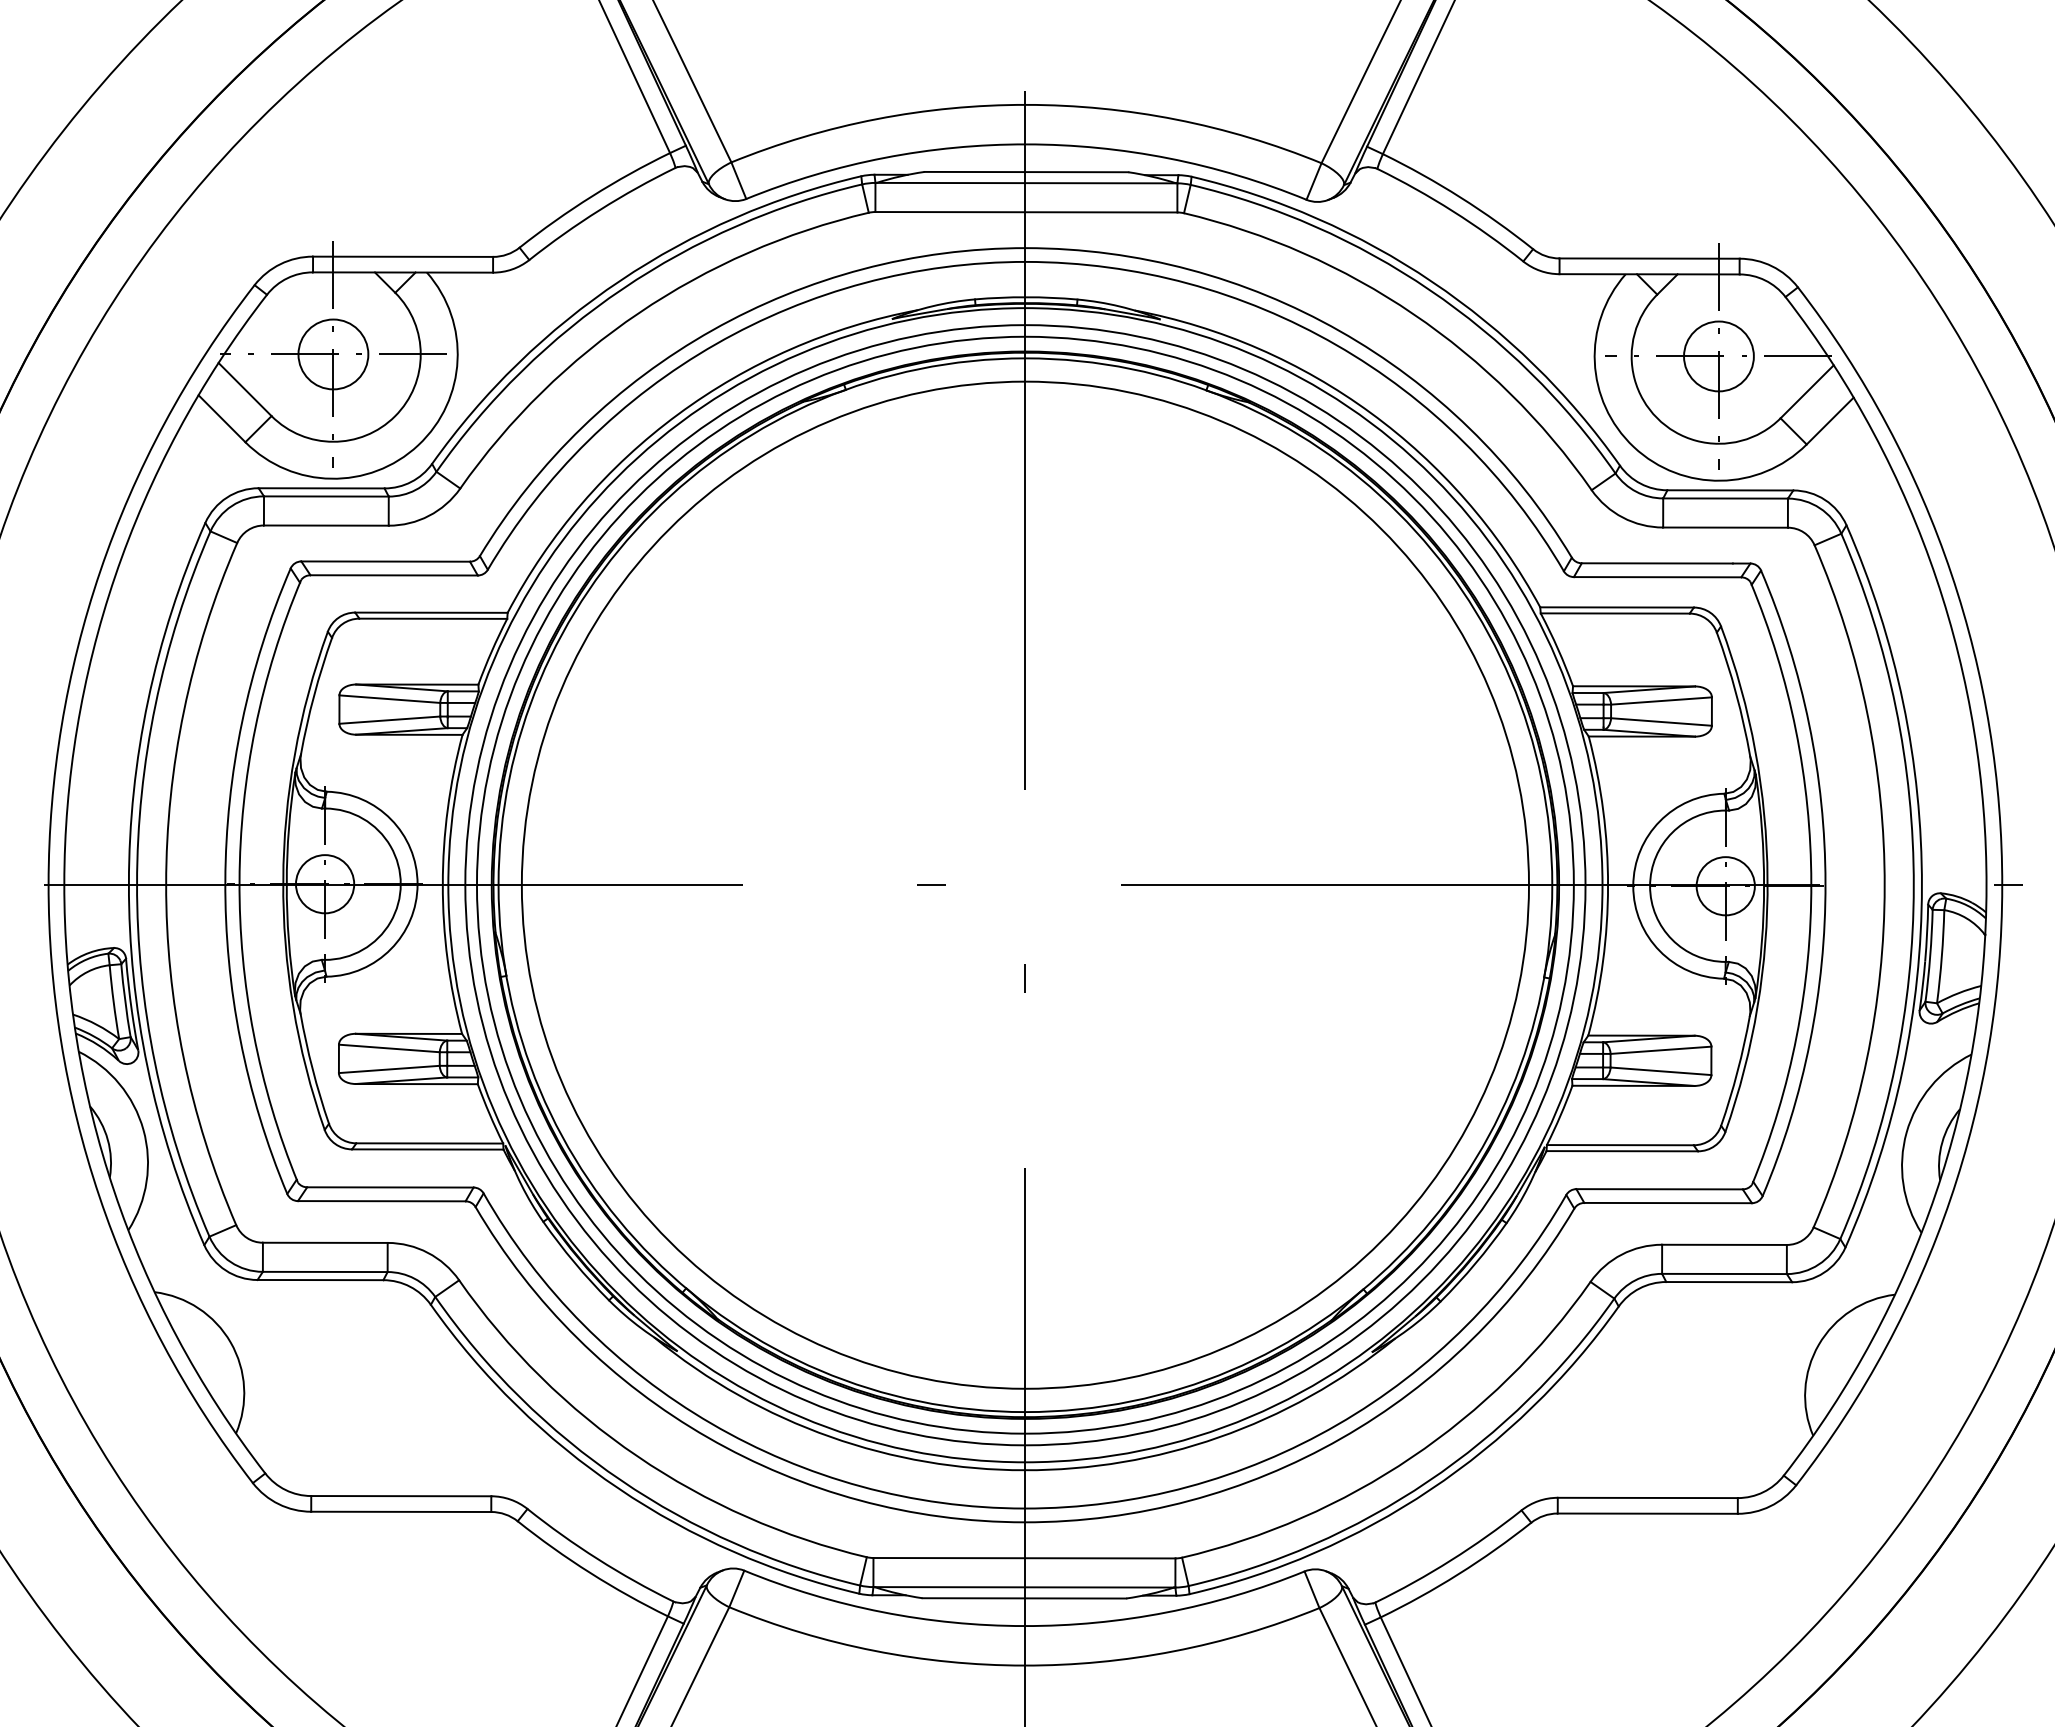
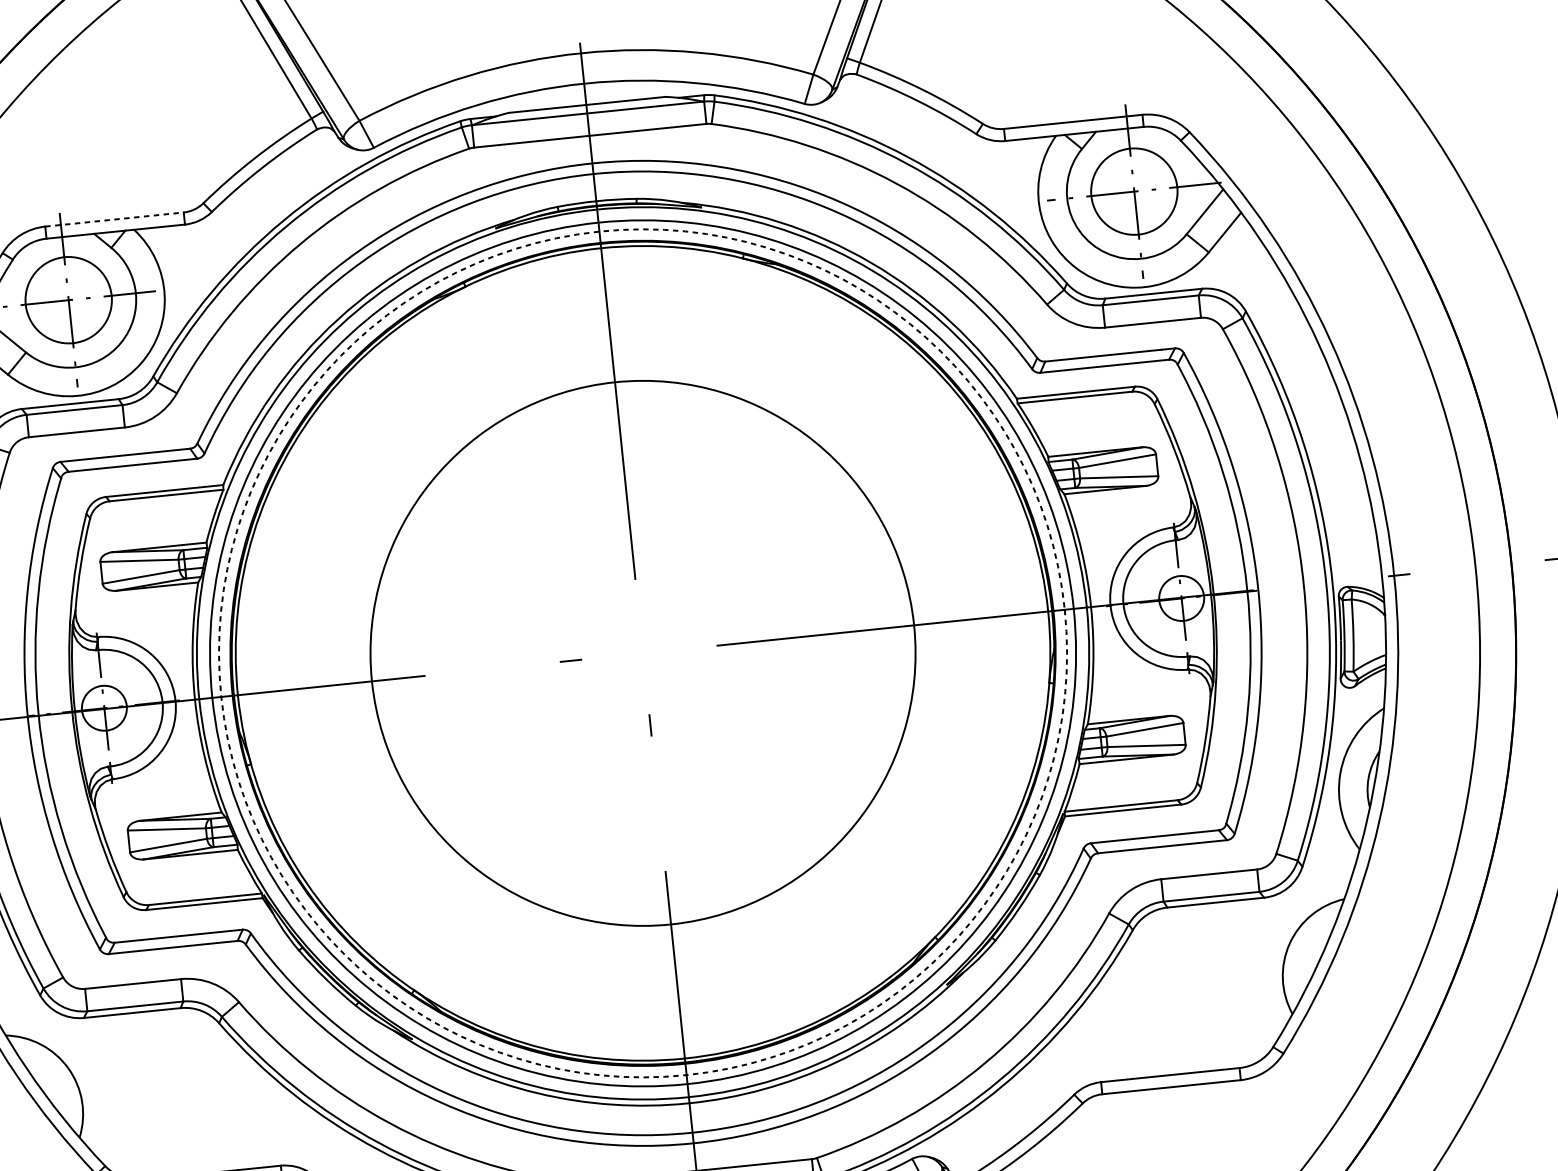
line: (403, 256) -> (114, 219), solid -> dashed
circle: (333, 354) -> (68, 300), size x1.6
circle: (1718, 356) -> (1134, 191), size x1.6
circle: (1024, 884) -> (642, 652), size x0.7
circle: (1024, 884) -> (642, 652), solid -> dashed

